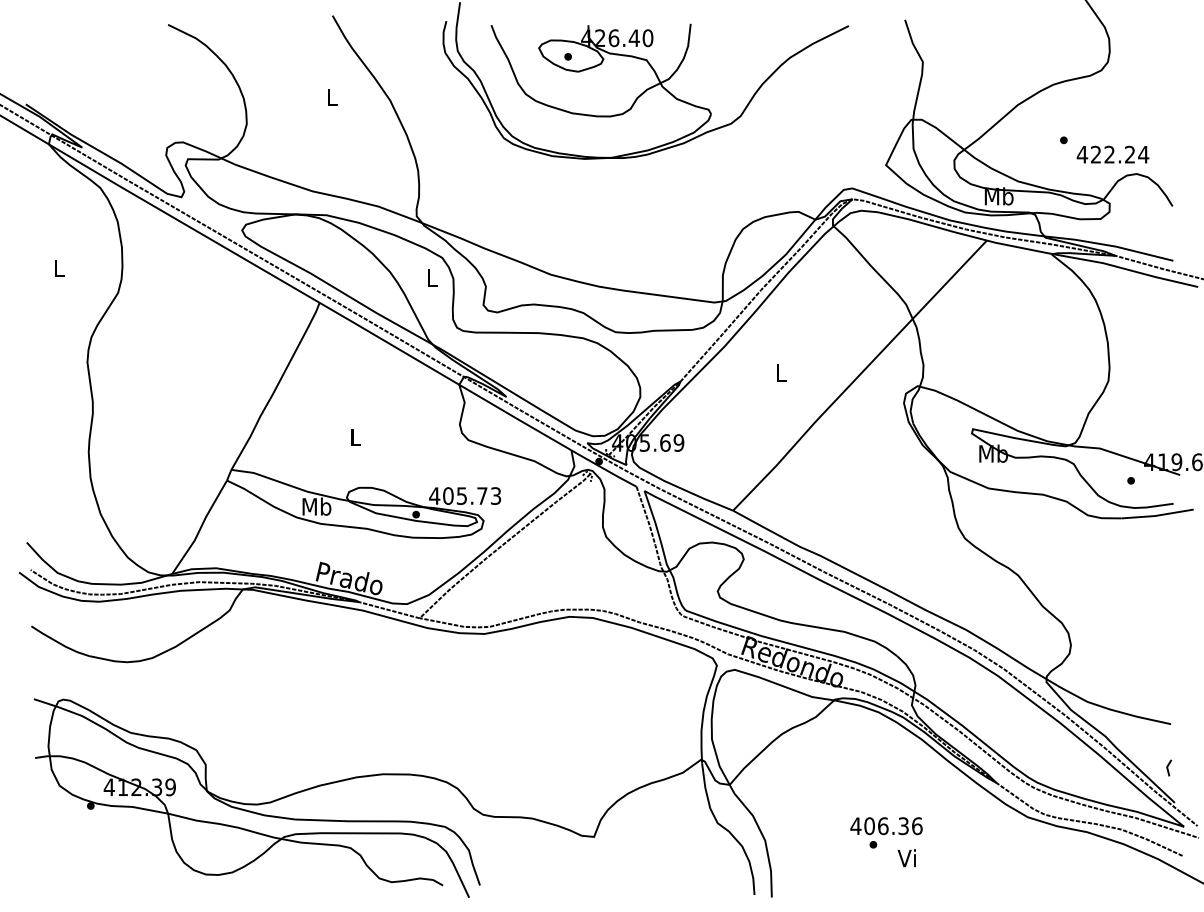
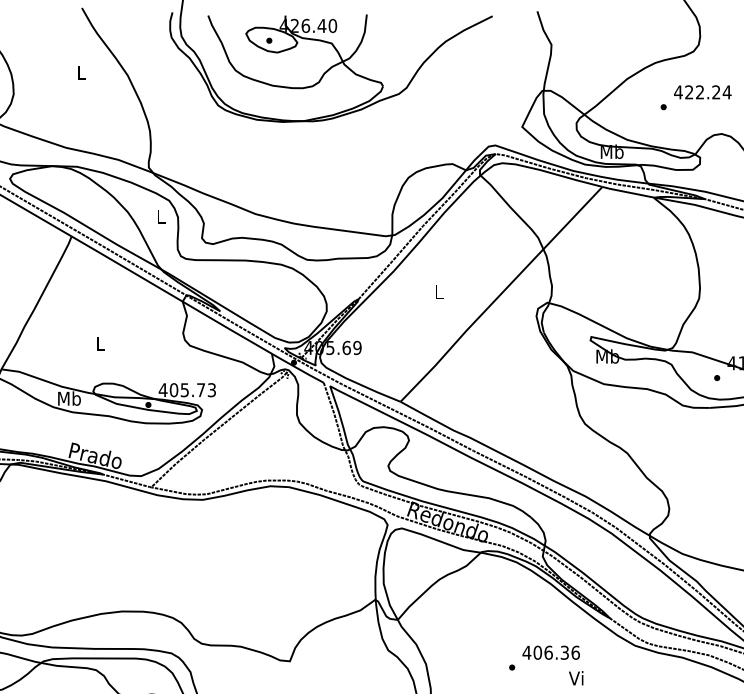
text: (1112, 154) -> (702, 92), moved
text: (886, 826) -> (551, 653), moved
text: (906, 858) -> (575, 678), moved

